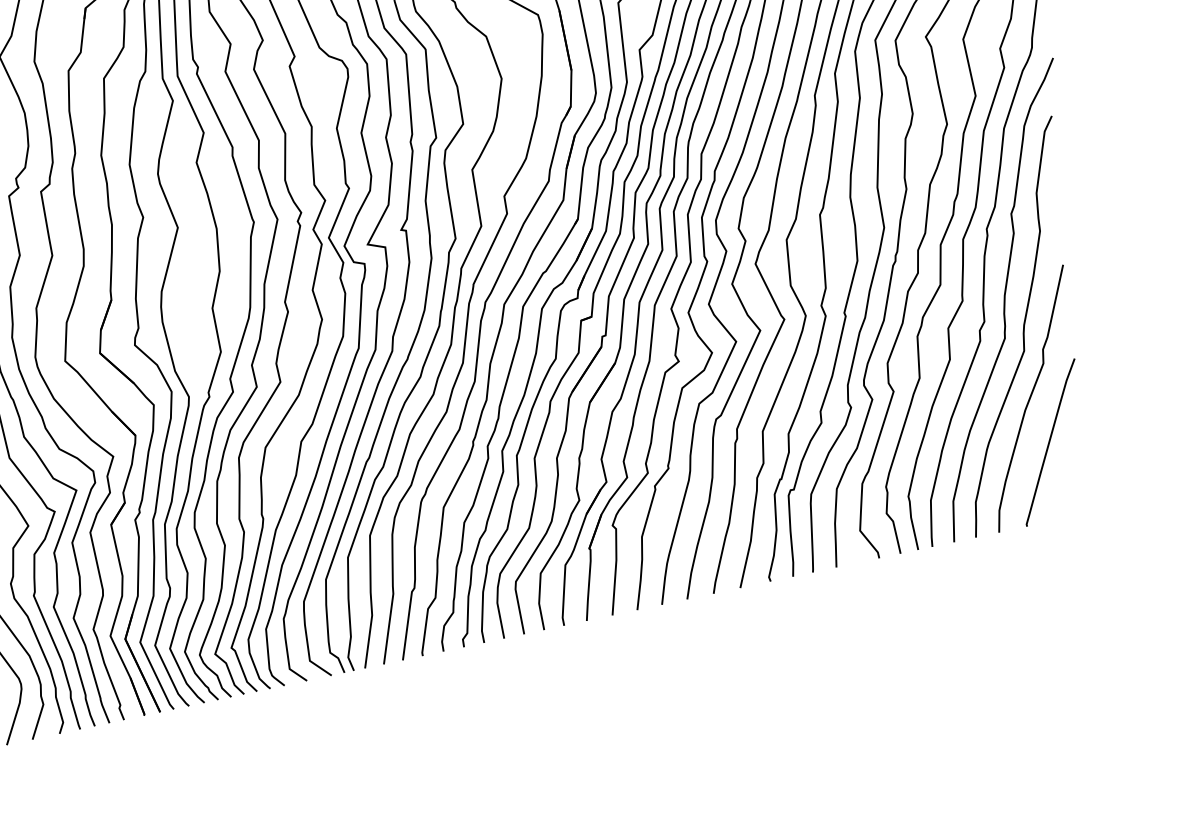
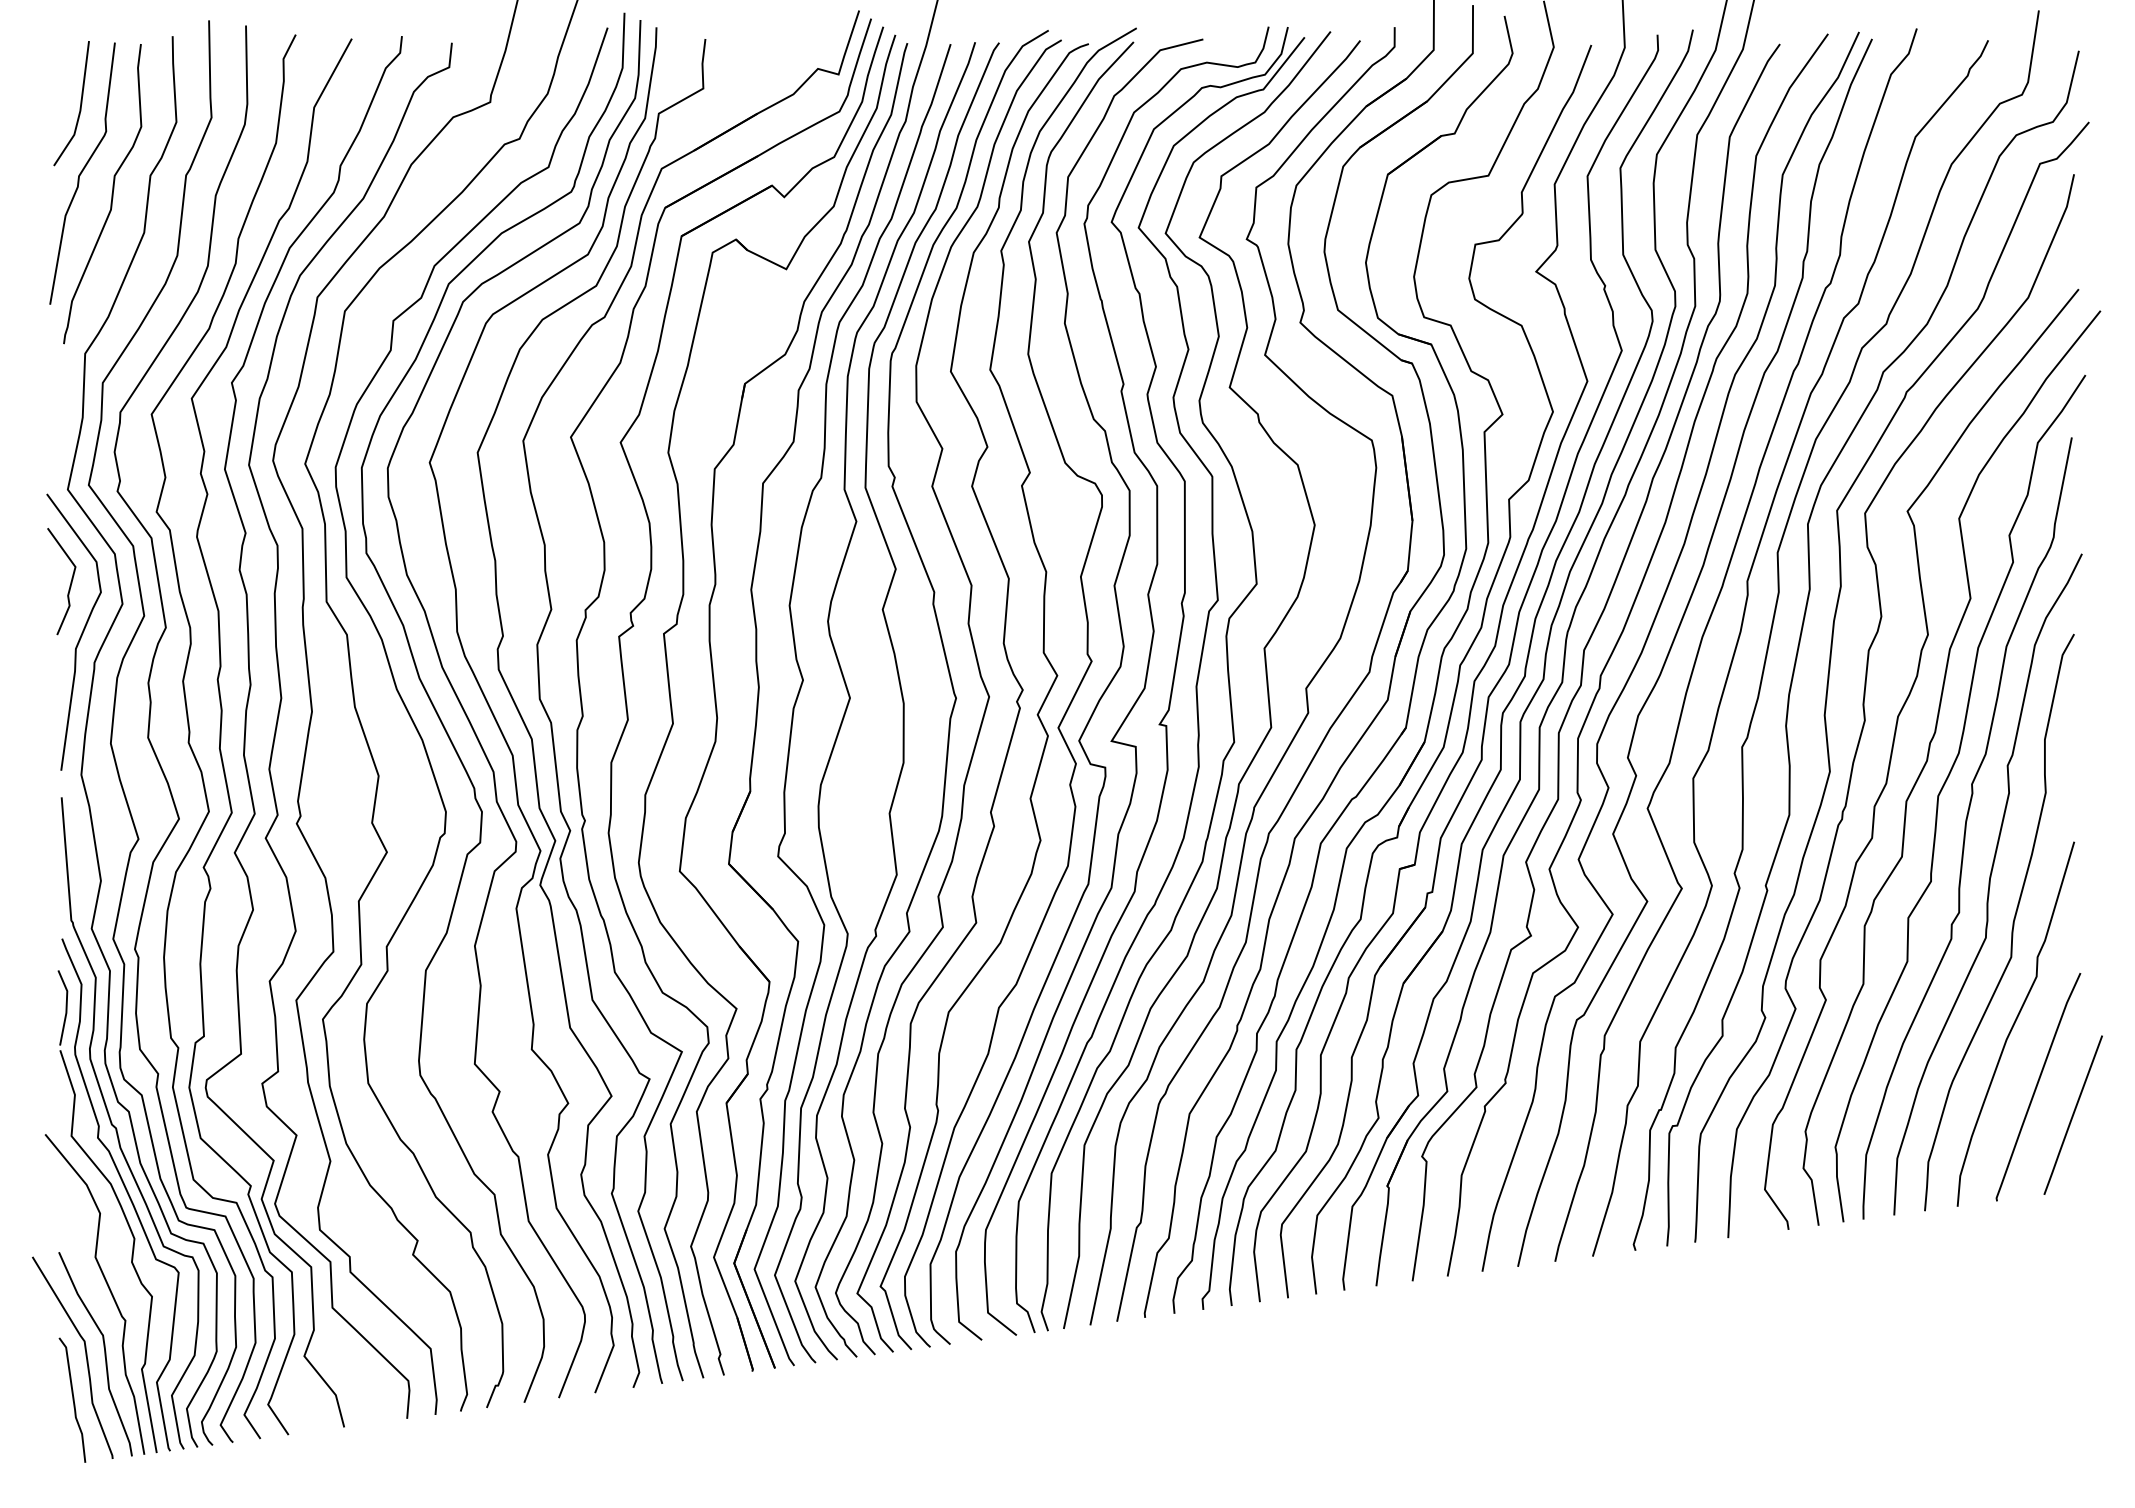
line: (1076, 460) -> (2072, 1114), added

